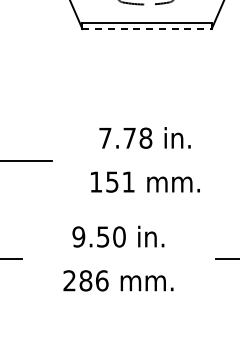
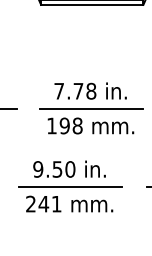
line: (147, 28) -> (92, 4), dashed -> solid
line: (146, 160) -> (91, 108), added
text: (120, 181) -> (71, 125), 151 -> 198
line: (119, 259) -> (70, 187), added
text: (93, 280) -> (49, 203), 286 -> 241

